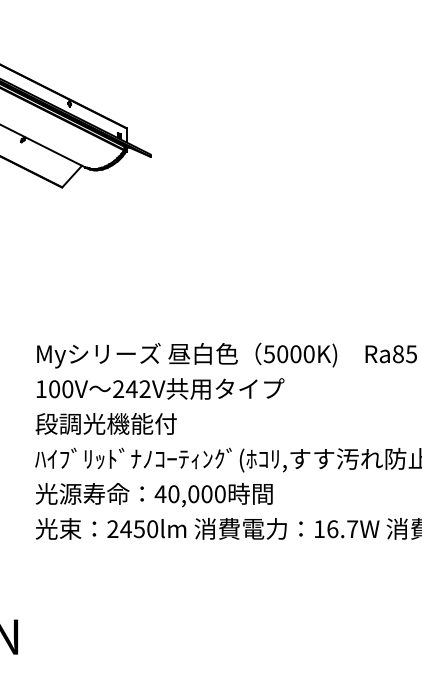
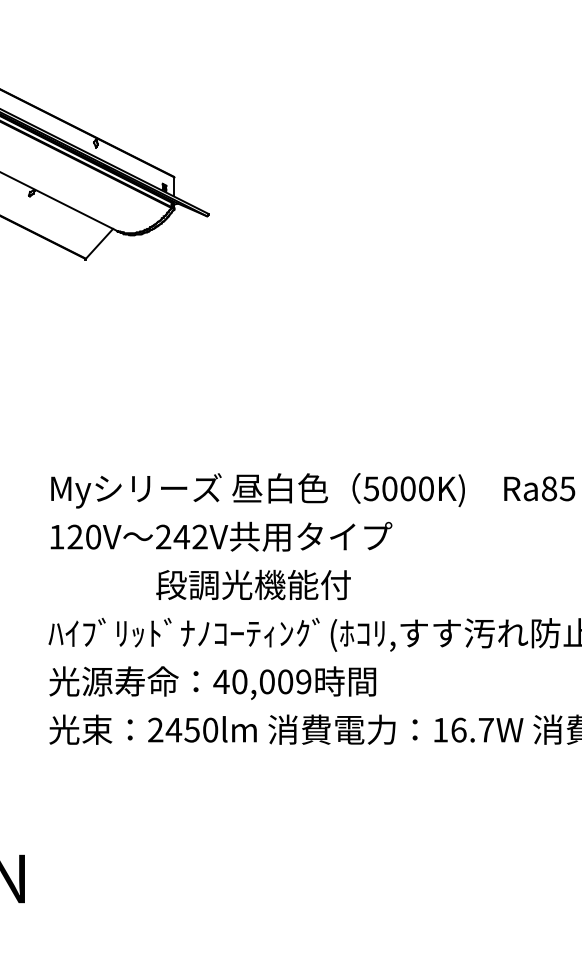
text: (54, 388) -> (74, 536), 100V -> 120V
text: (106, 423) -> (253, 584), moved
text: (220, 493) -> (303, 681), 40,000 -> 40,009

